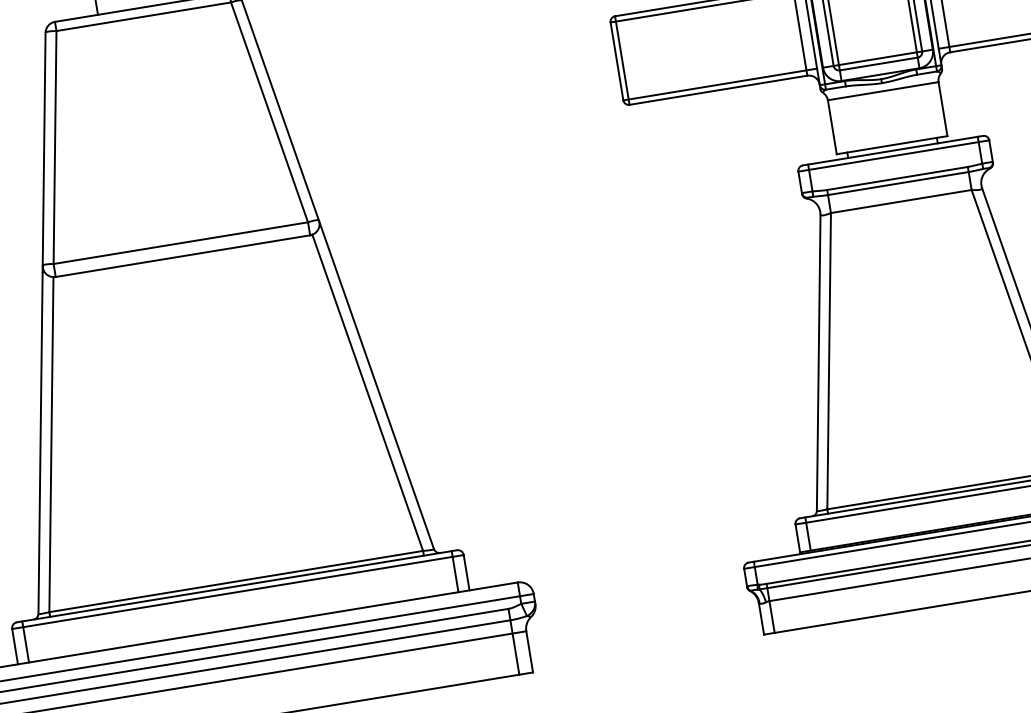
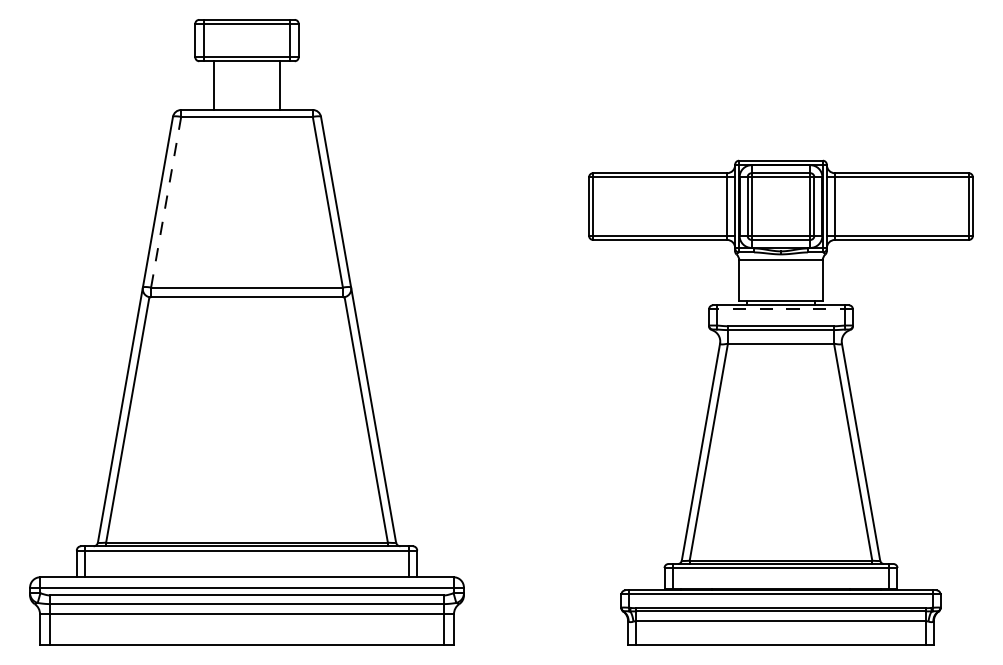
line: (55, 147) -> (166, 202), solid -> dashed
line: (894, 156) -> (781, 309), solid -> dashed

